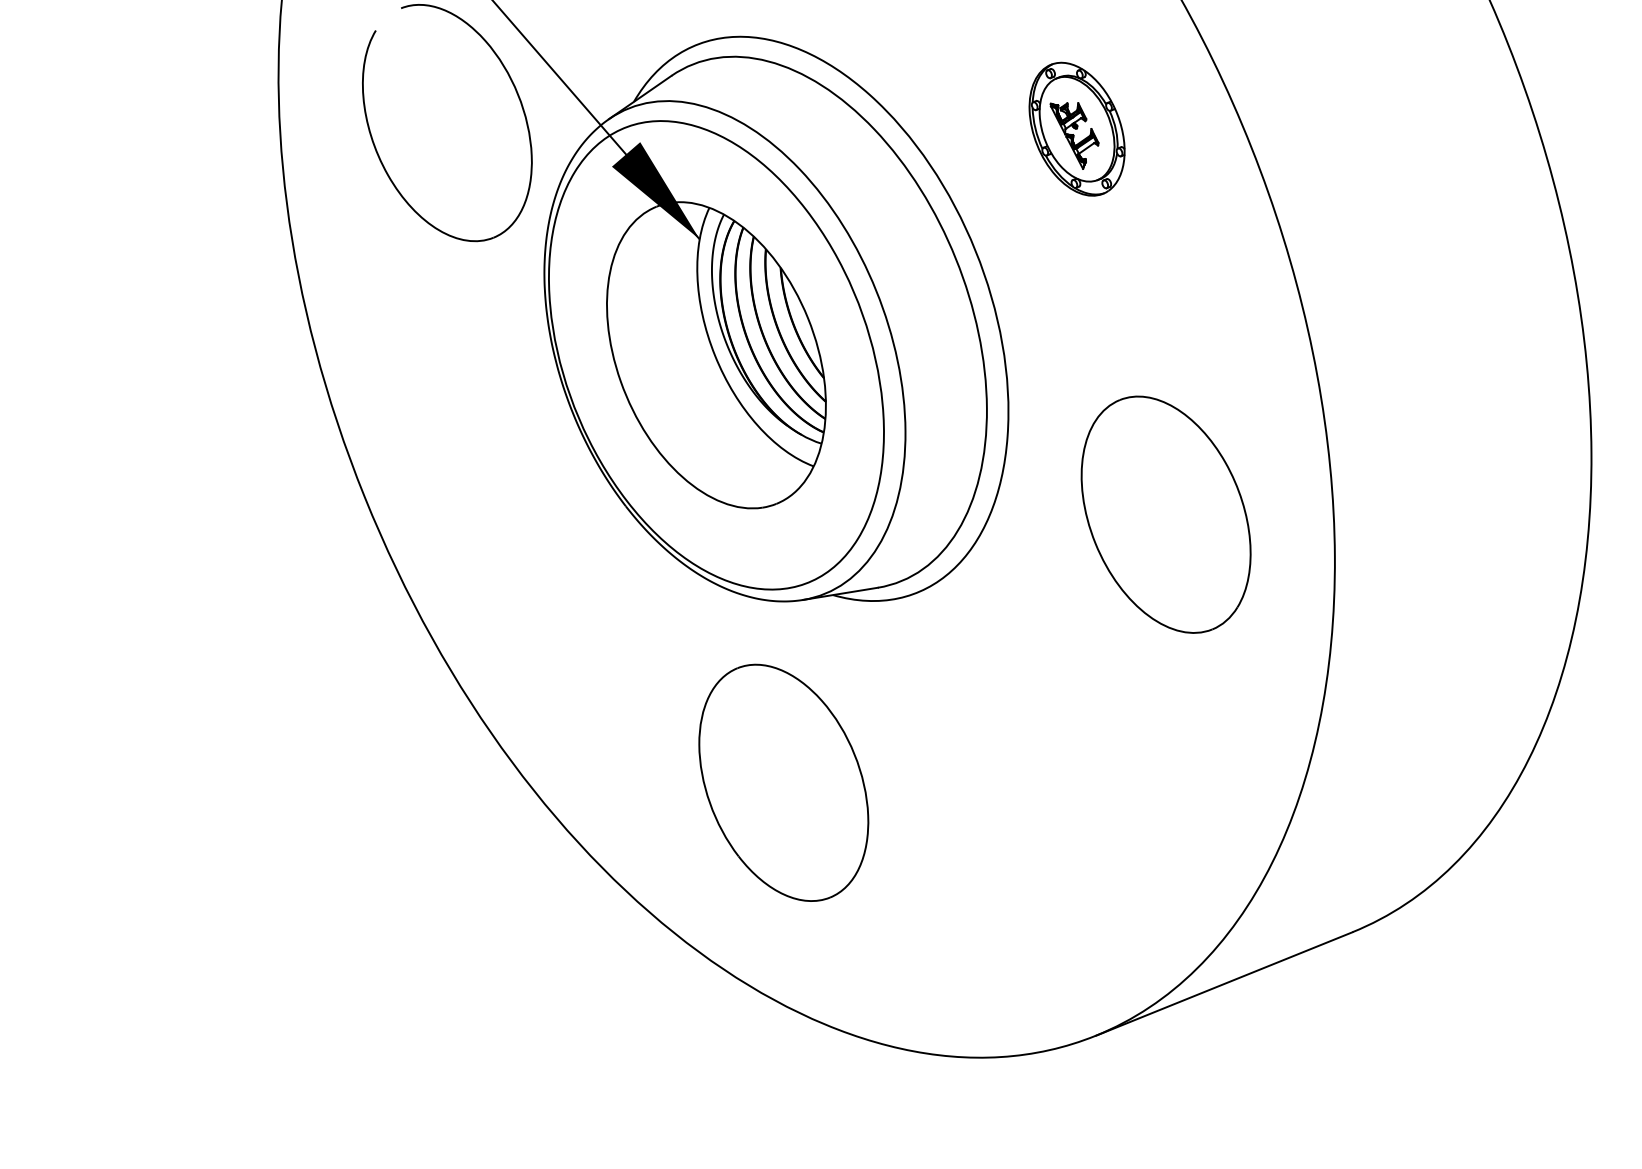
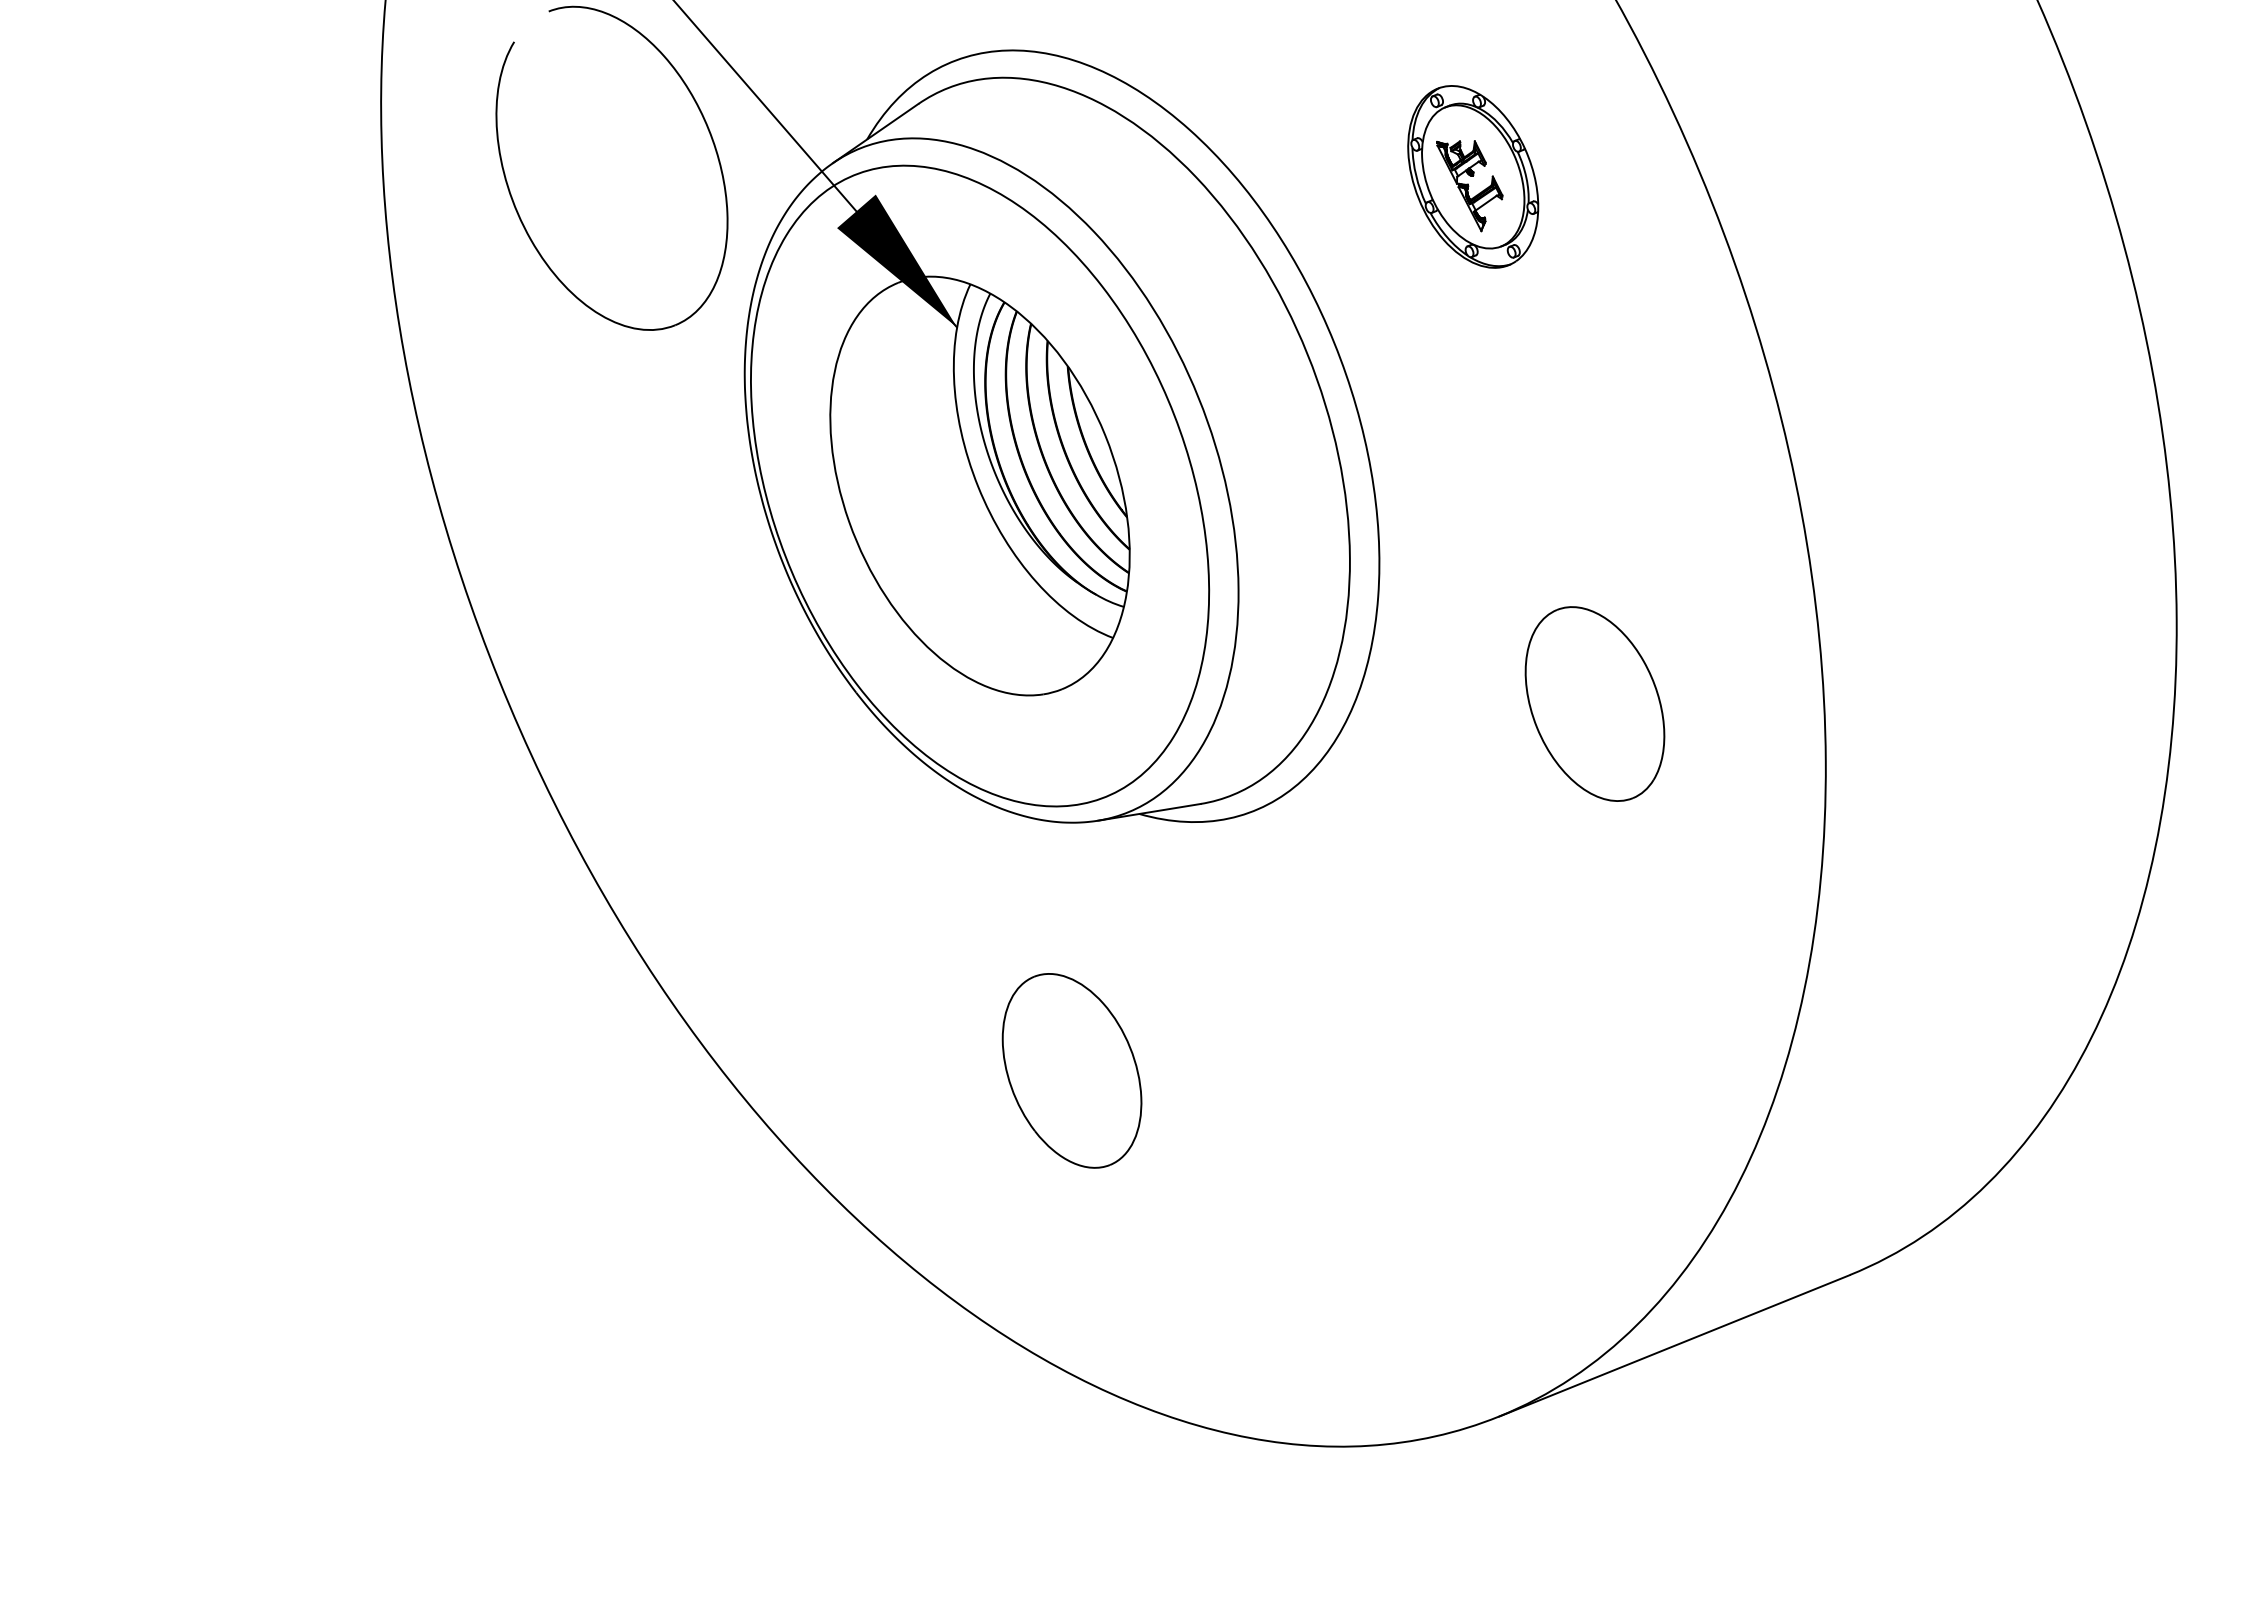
part: (1165, 514) -> (1594, 703), size x0.6
part: (783, 782) -> (1071, 1070), size x0.6

